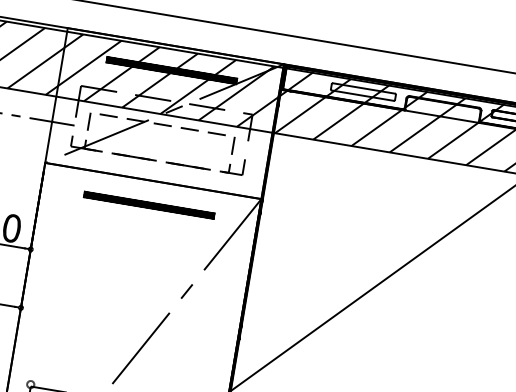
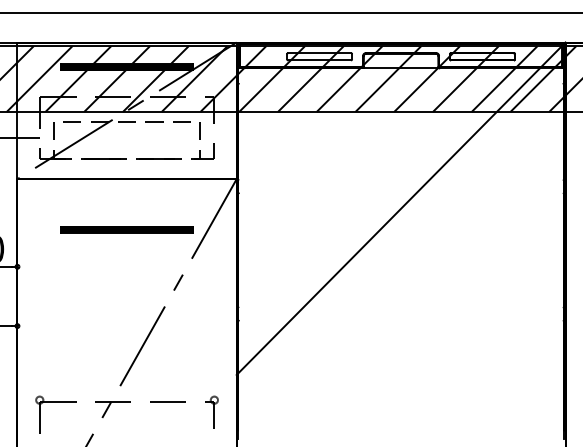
part: (148, 204) -> (126, 229), moved

